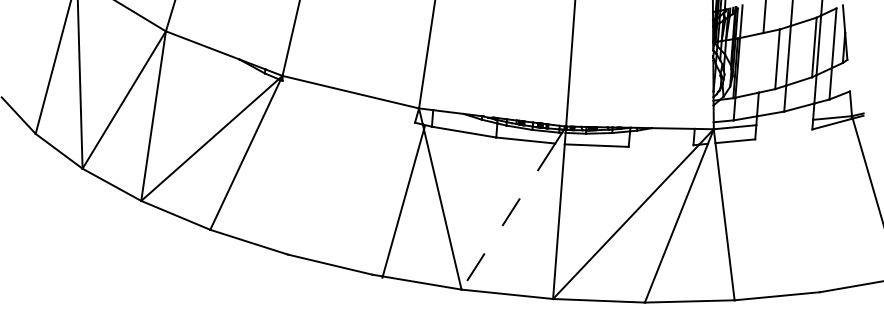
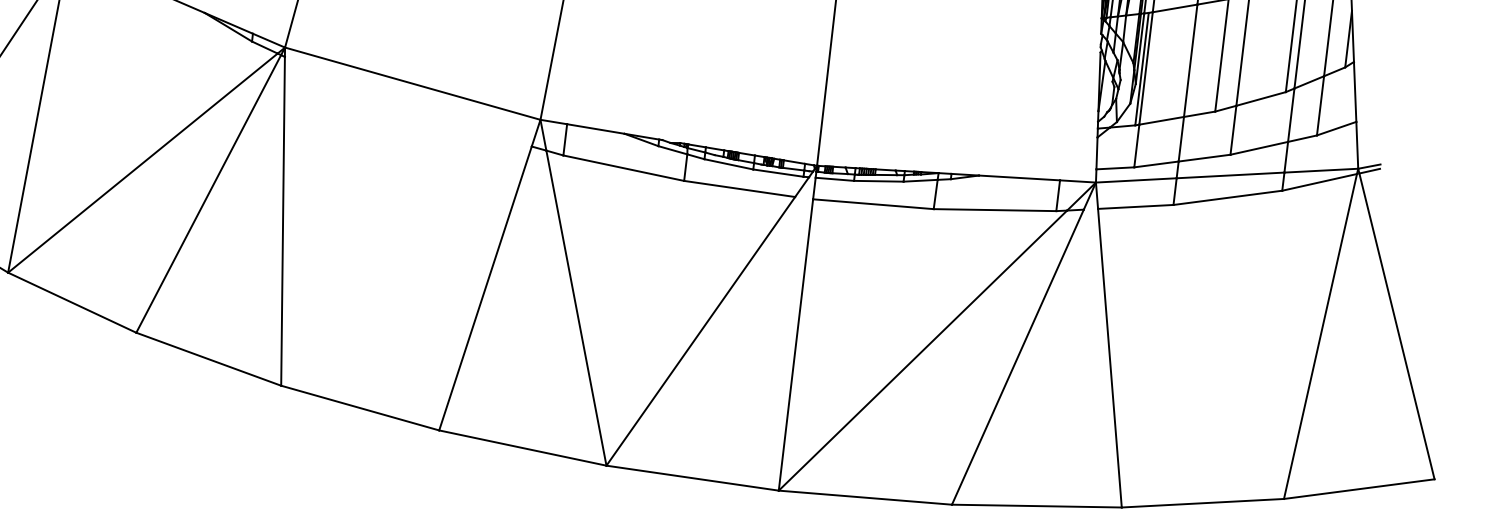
line: (760, 62) -> (1189, 60), added
line: (848, 75) -> (1354, 91), added
line: (784, 122) -> (1230, 175), added
line: (783, 134) -> (1227, 197), added
line: (660, 145) -> (993, 209), added
line: (285, 167) -> (283, 220), added
line: (403, 201) -> (485, 288), moved
line: (835, 205) -> (1319, 336), added
line: (508, 216) -> (701, 331), dashed -> solid

